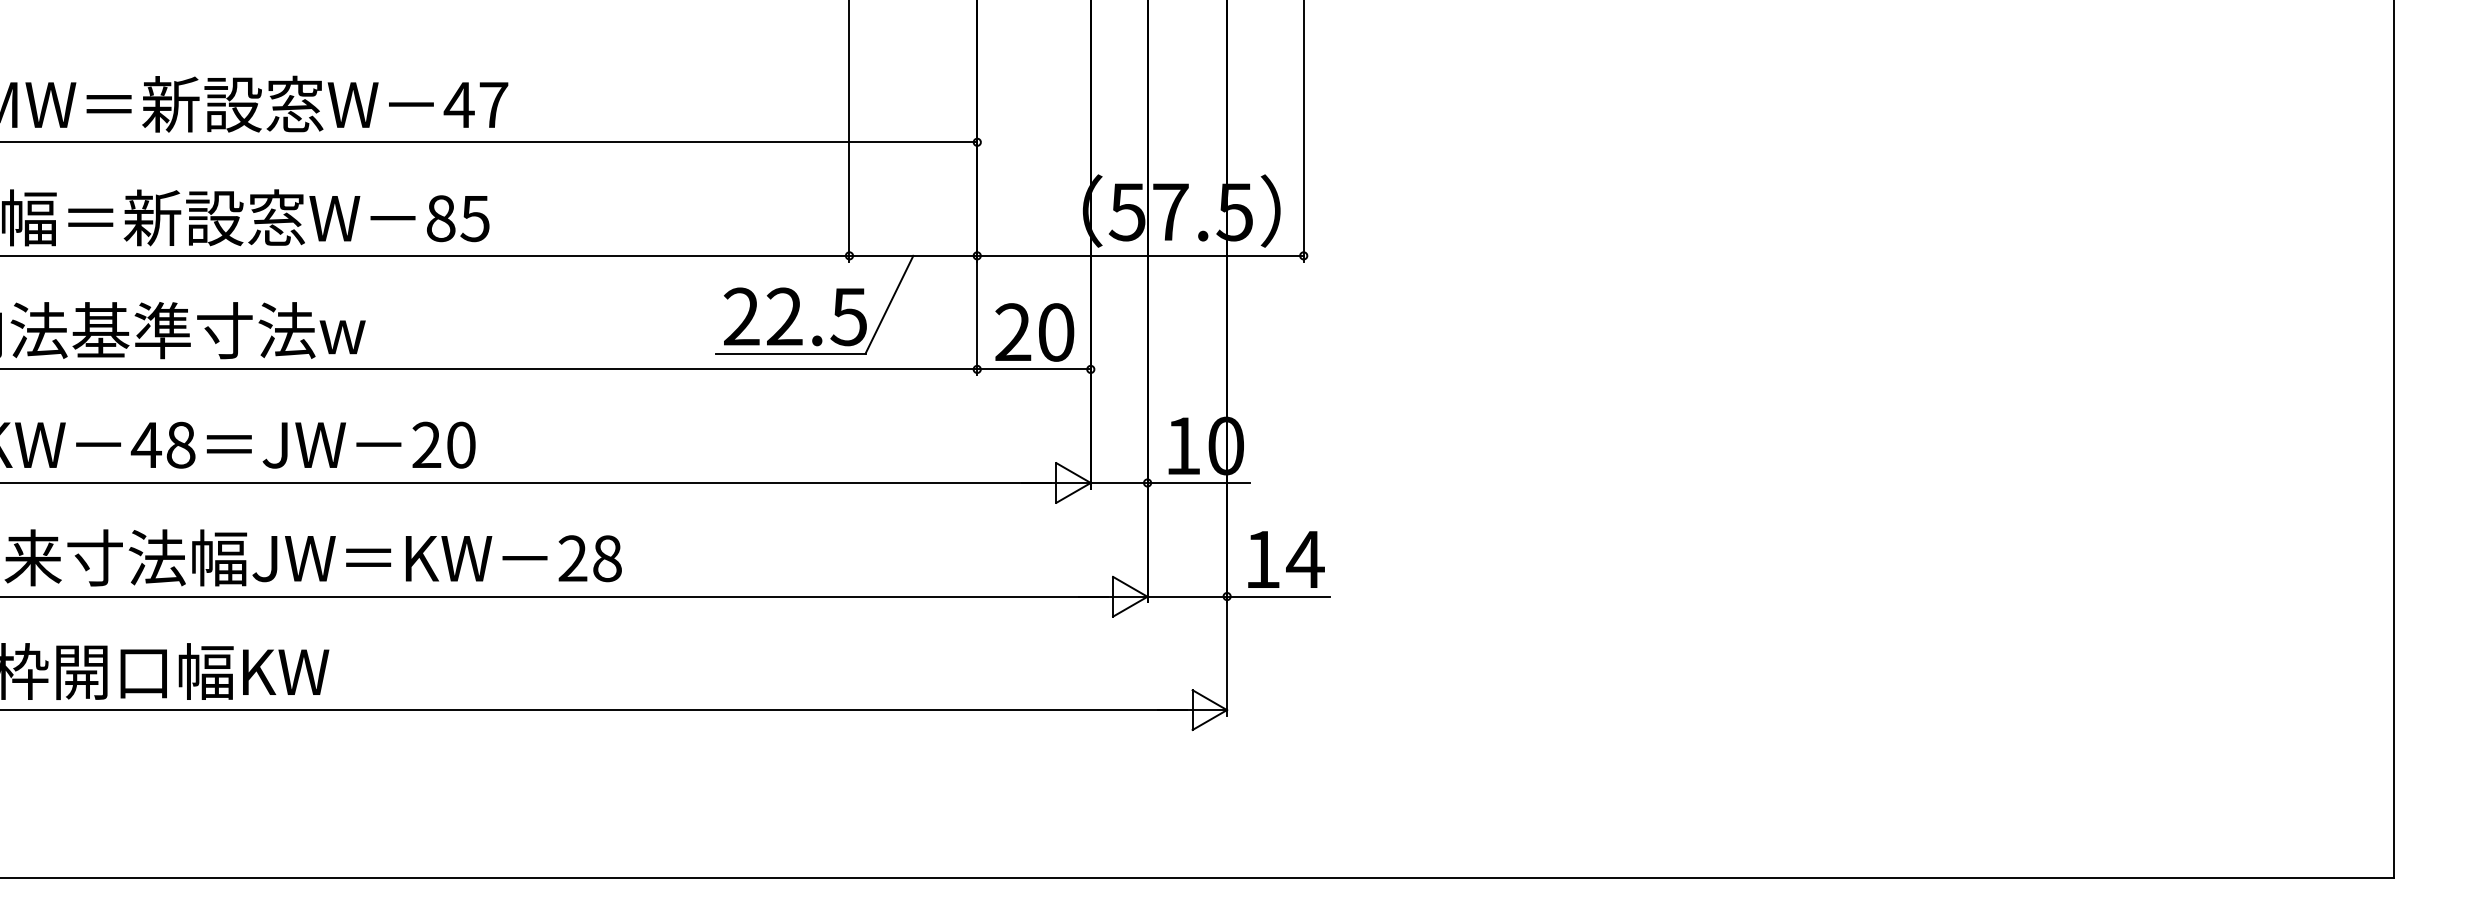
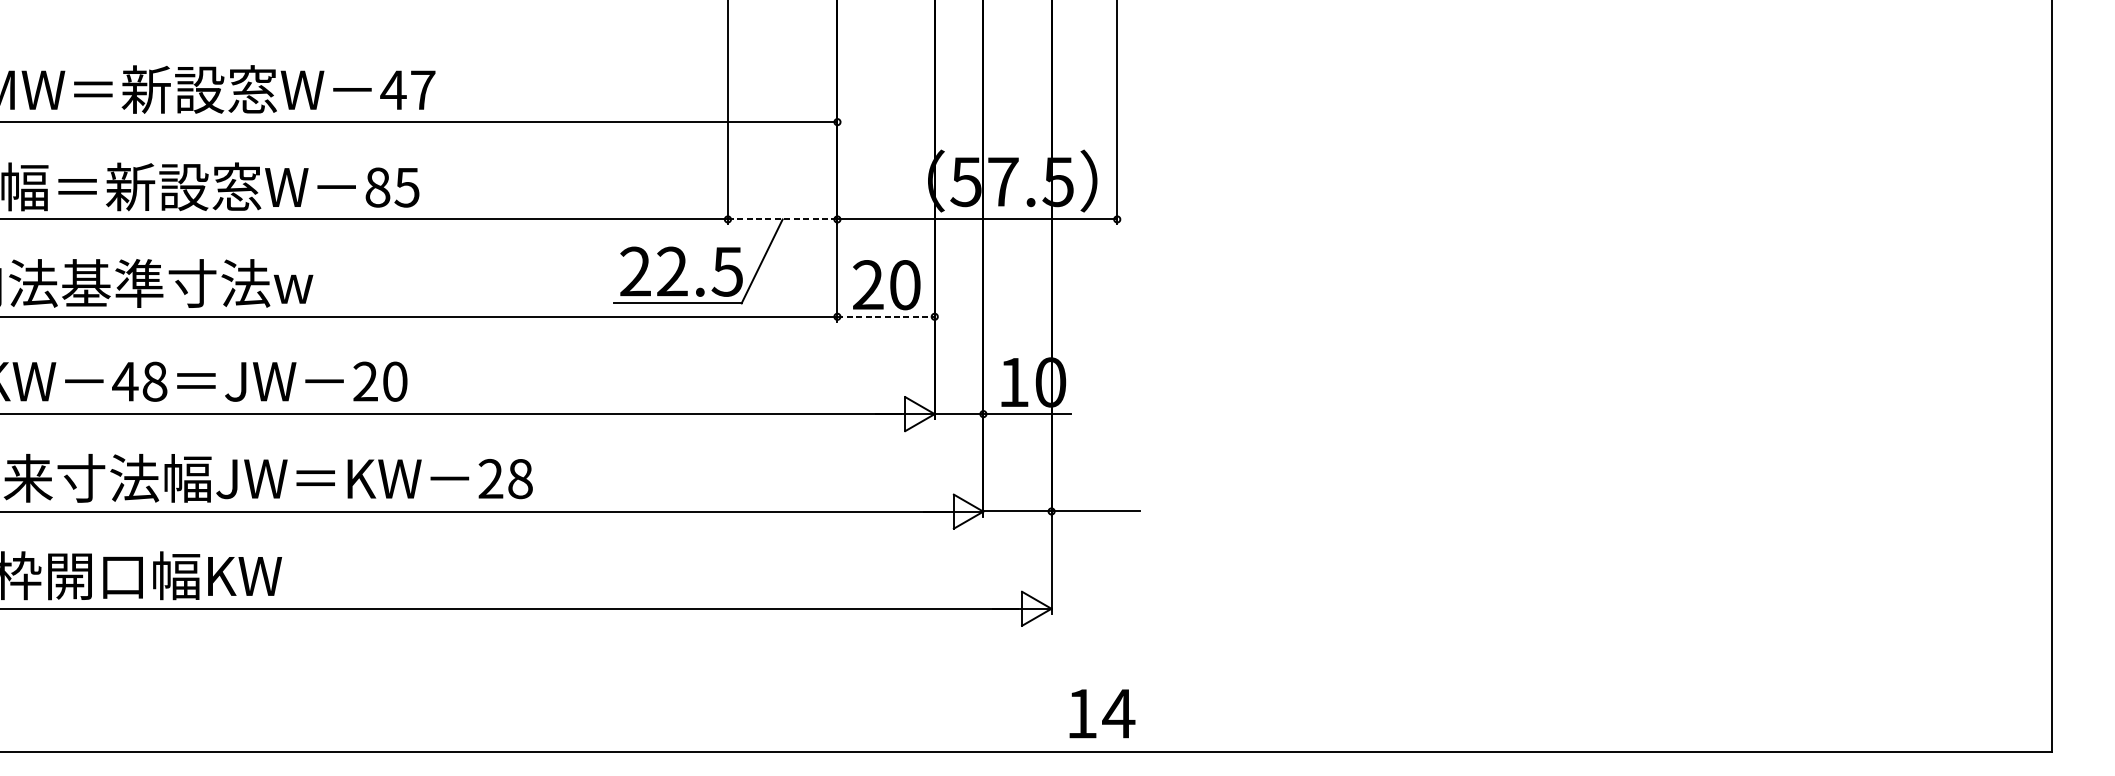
line: (913, 255) -> (782, 219), solid -> dashed
line: (1034, 369) -> (886, 316), solid -> dashed
text: (1286, 559) -> (1102, 713), moved

